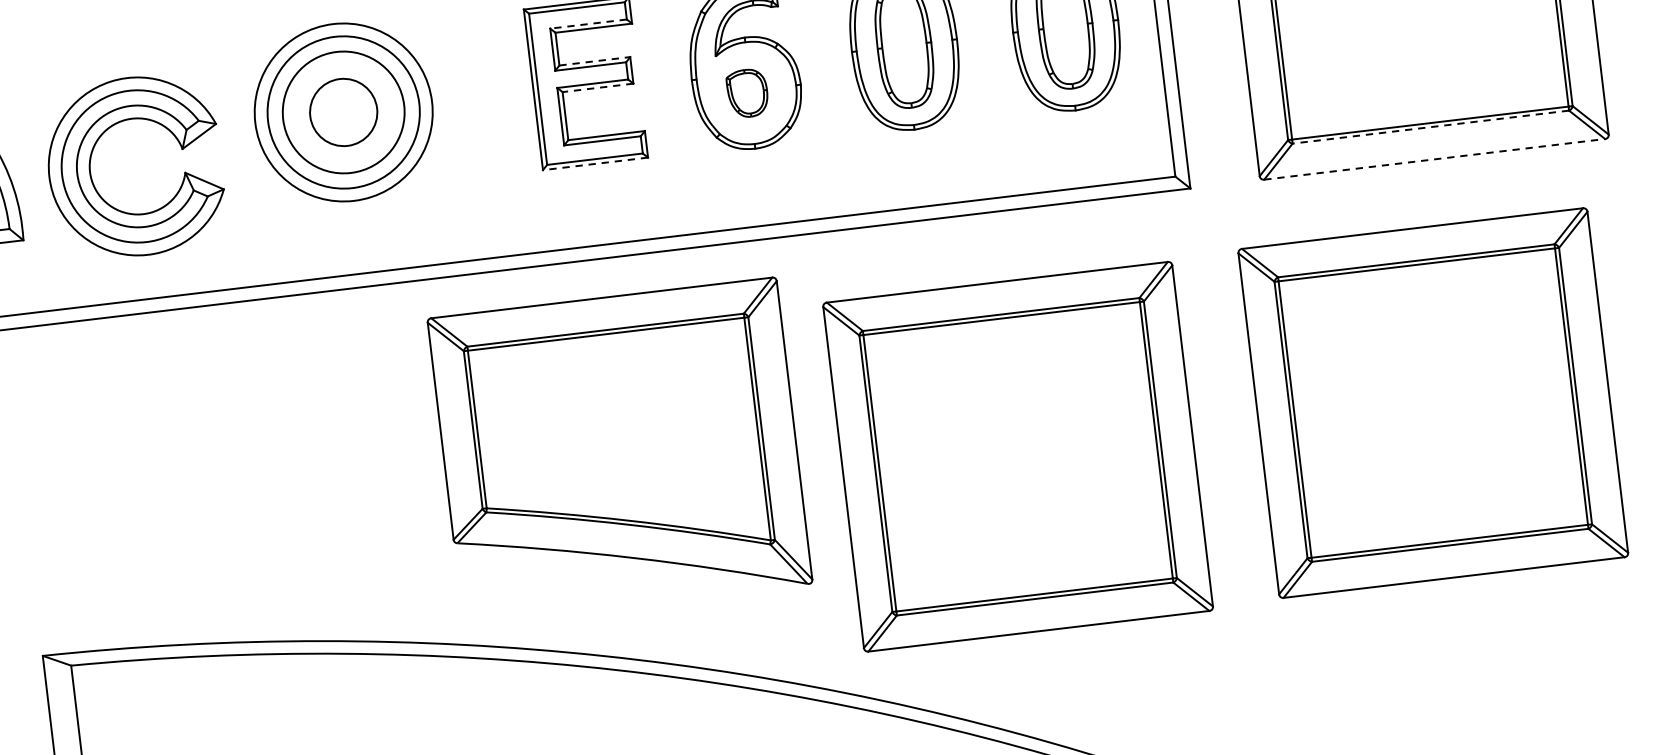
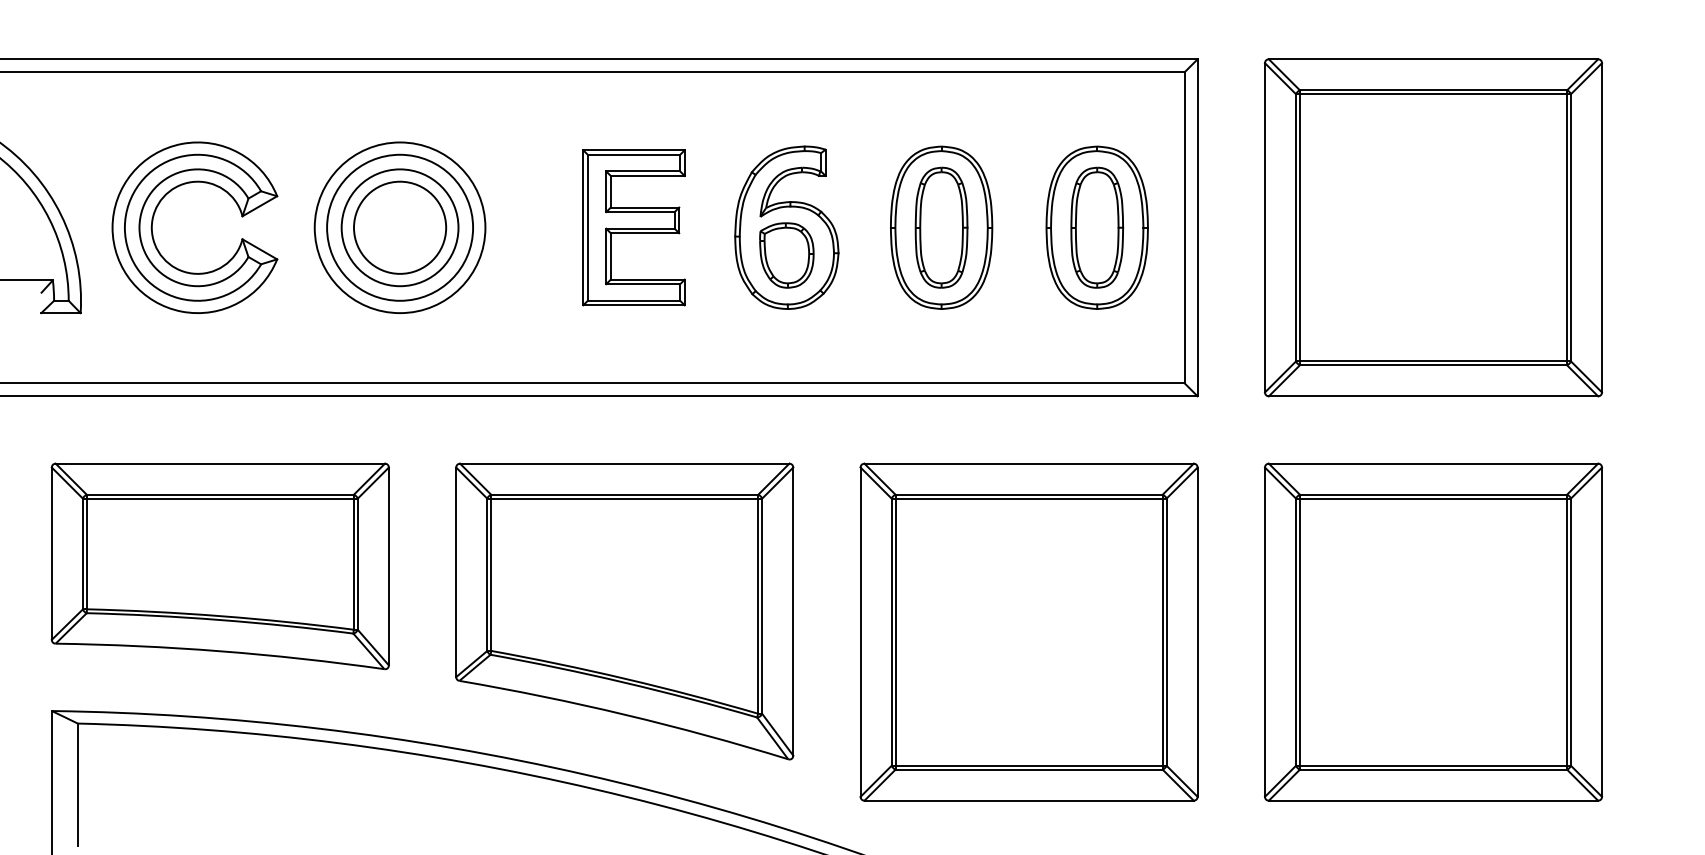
line: (588, 24) -> (643, 171), dashed -> solid
line: (595, 61) -> (645, 207), dashed -> solid
line: (597, 88) -> (644, 233), dashed -> solid
part: (747, 93) -> (786, 255), size x1.43
circle: (344, 112) -> (400, 227), size x1.43
line: (1430, 127) -> (1433, 365), dashed -> solid
line: (1434, 159) -> (1433, 396), dashed -> solid
line: (596, 163) -> (634, 305), dashed -> solid
part: (91, 165) -> (153, 221), moved
part: (1433, 402) -> (1433, 631), moved
part: (619, 451) -> (624, 611), moved
part: (1017, 456) -> (1028, 631), moved
part: (198, 485) -> (219, 566), added

